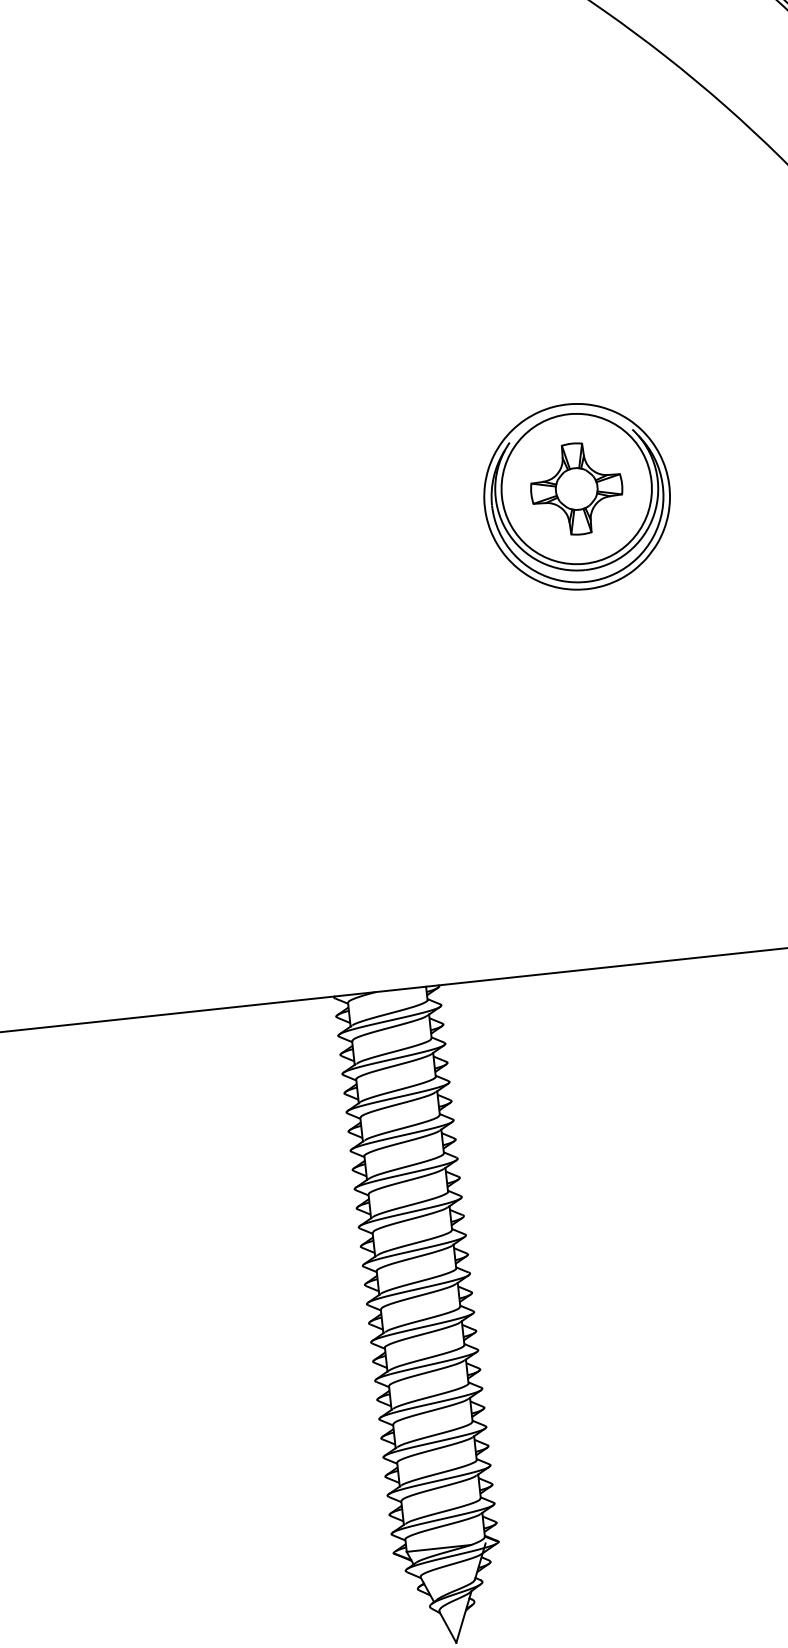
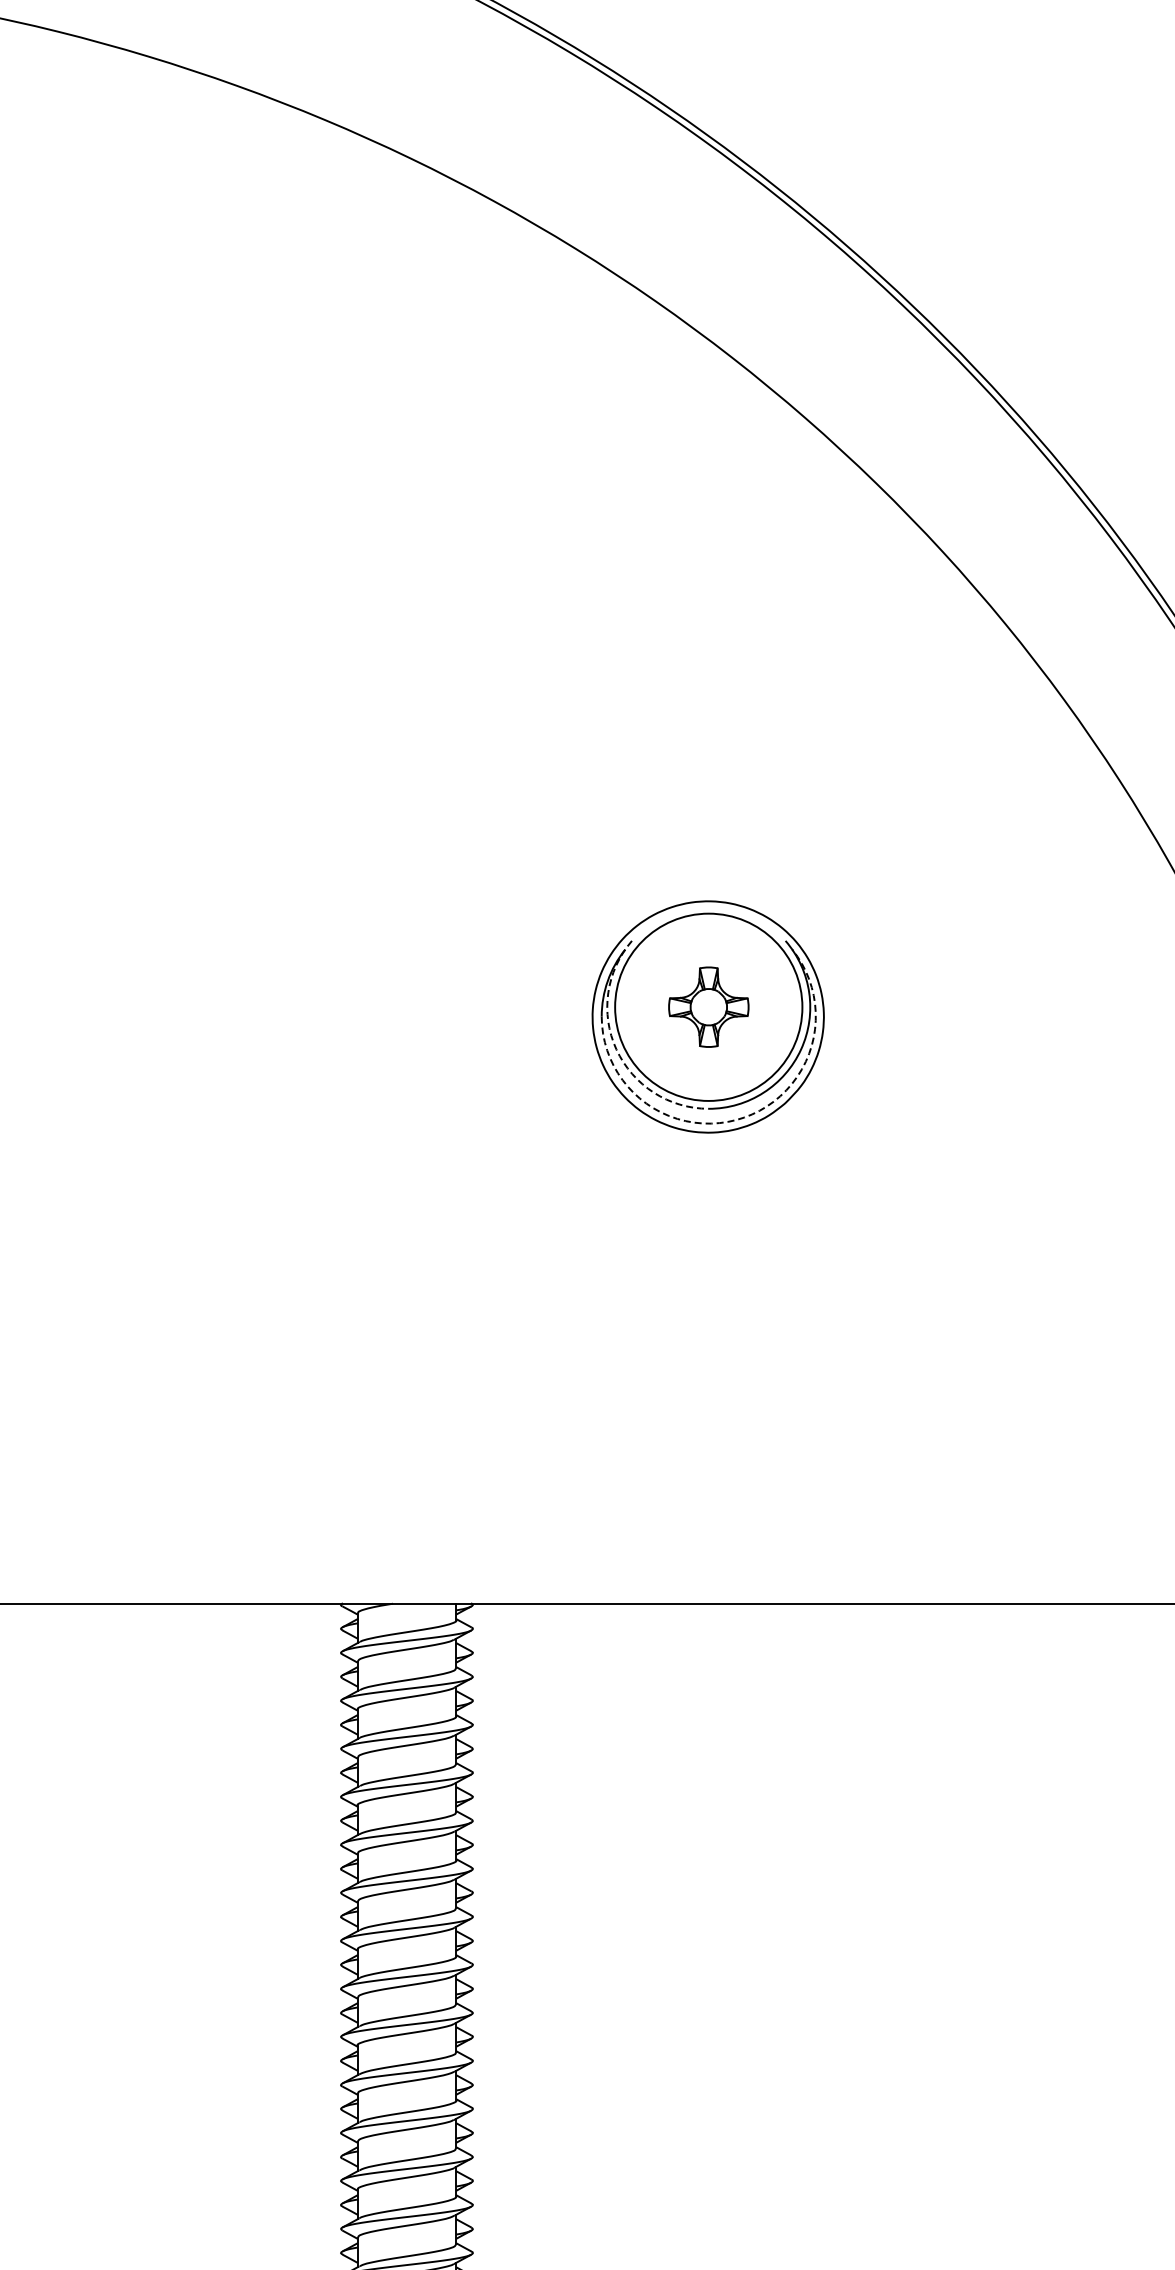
part: (576, 488) -> (708, 1006), size x0.7
arc: (506, 530) -> (616, 1049), solid -> dashed
arc: (614, 573) -> (744, 1117), solid -> dashed

